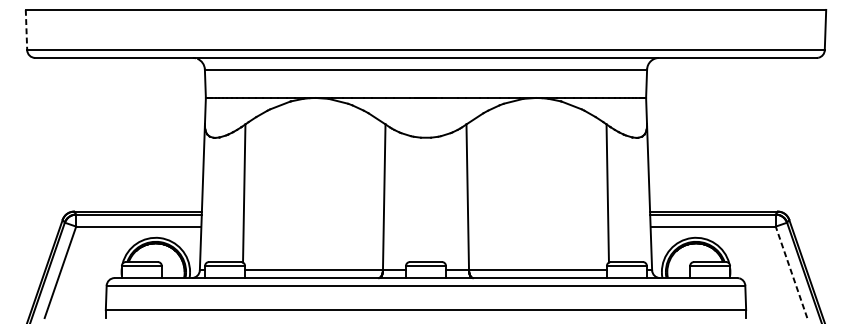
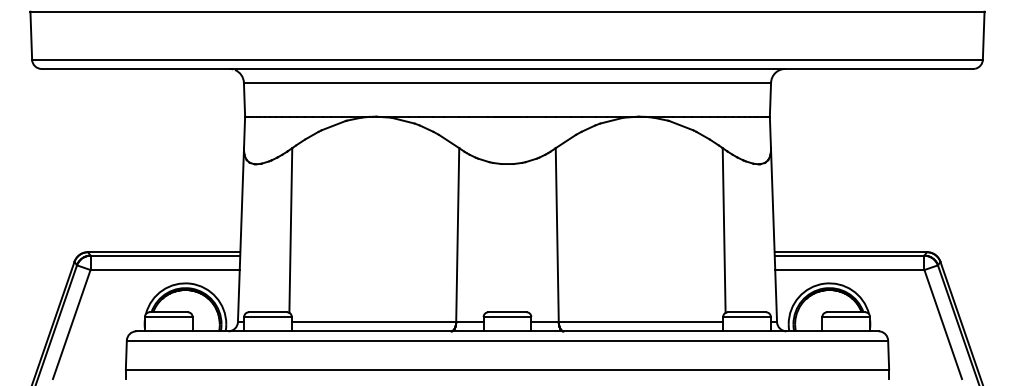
line: (26, 30) -> (31, 36), dashed -> solid
line: (791, 272) -> (943, 324), dashed -> solid

